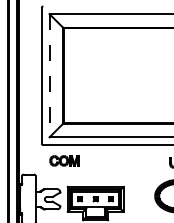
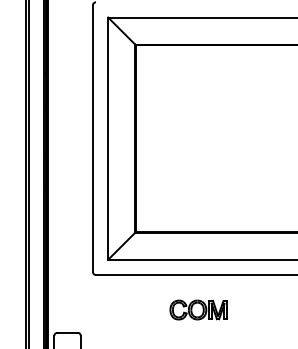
line: (49, 75) -> (108, 138), dashed -> solid
part: (64, 160) -> (198, 309), moved

